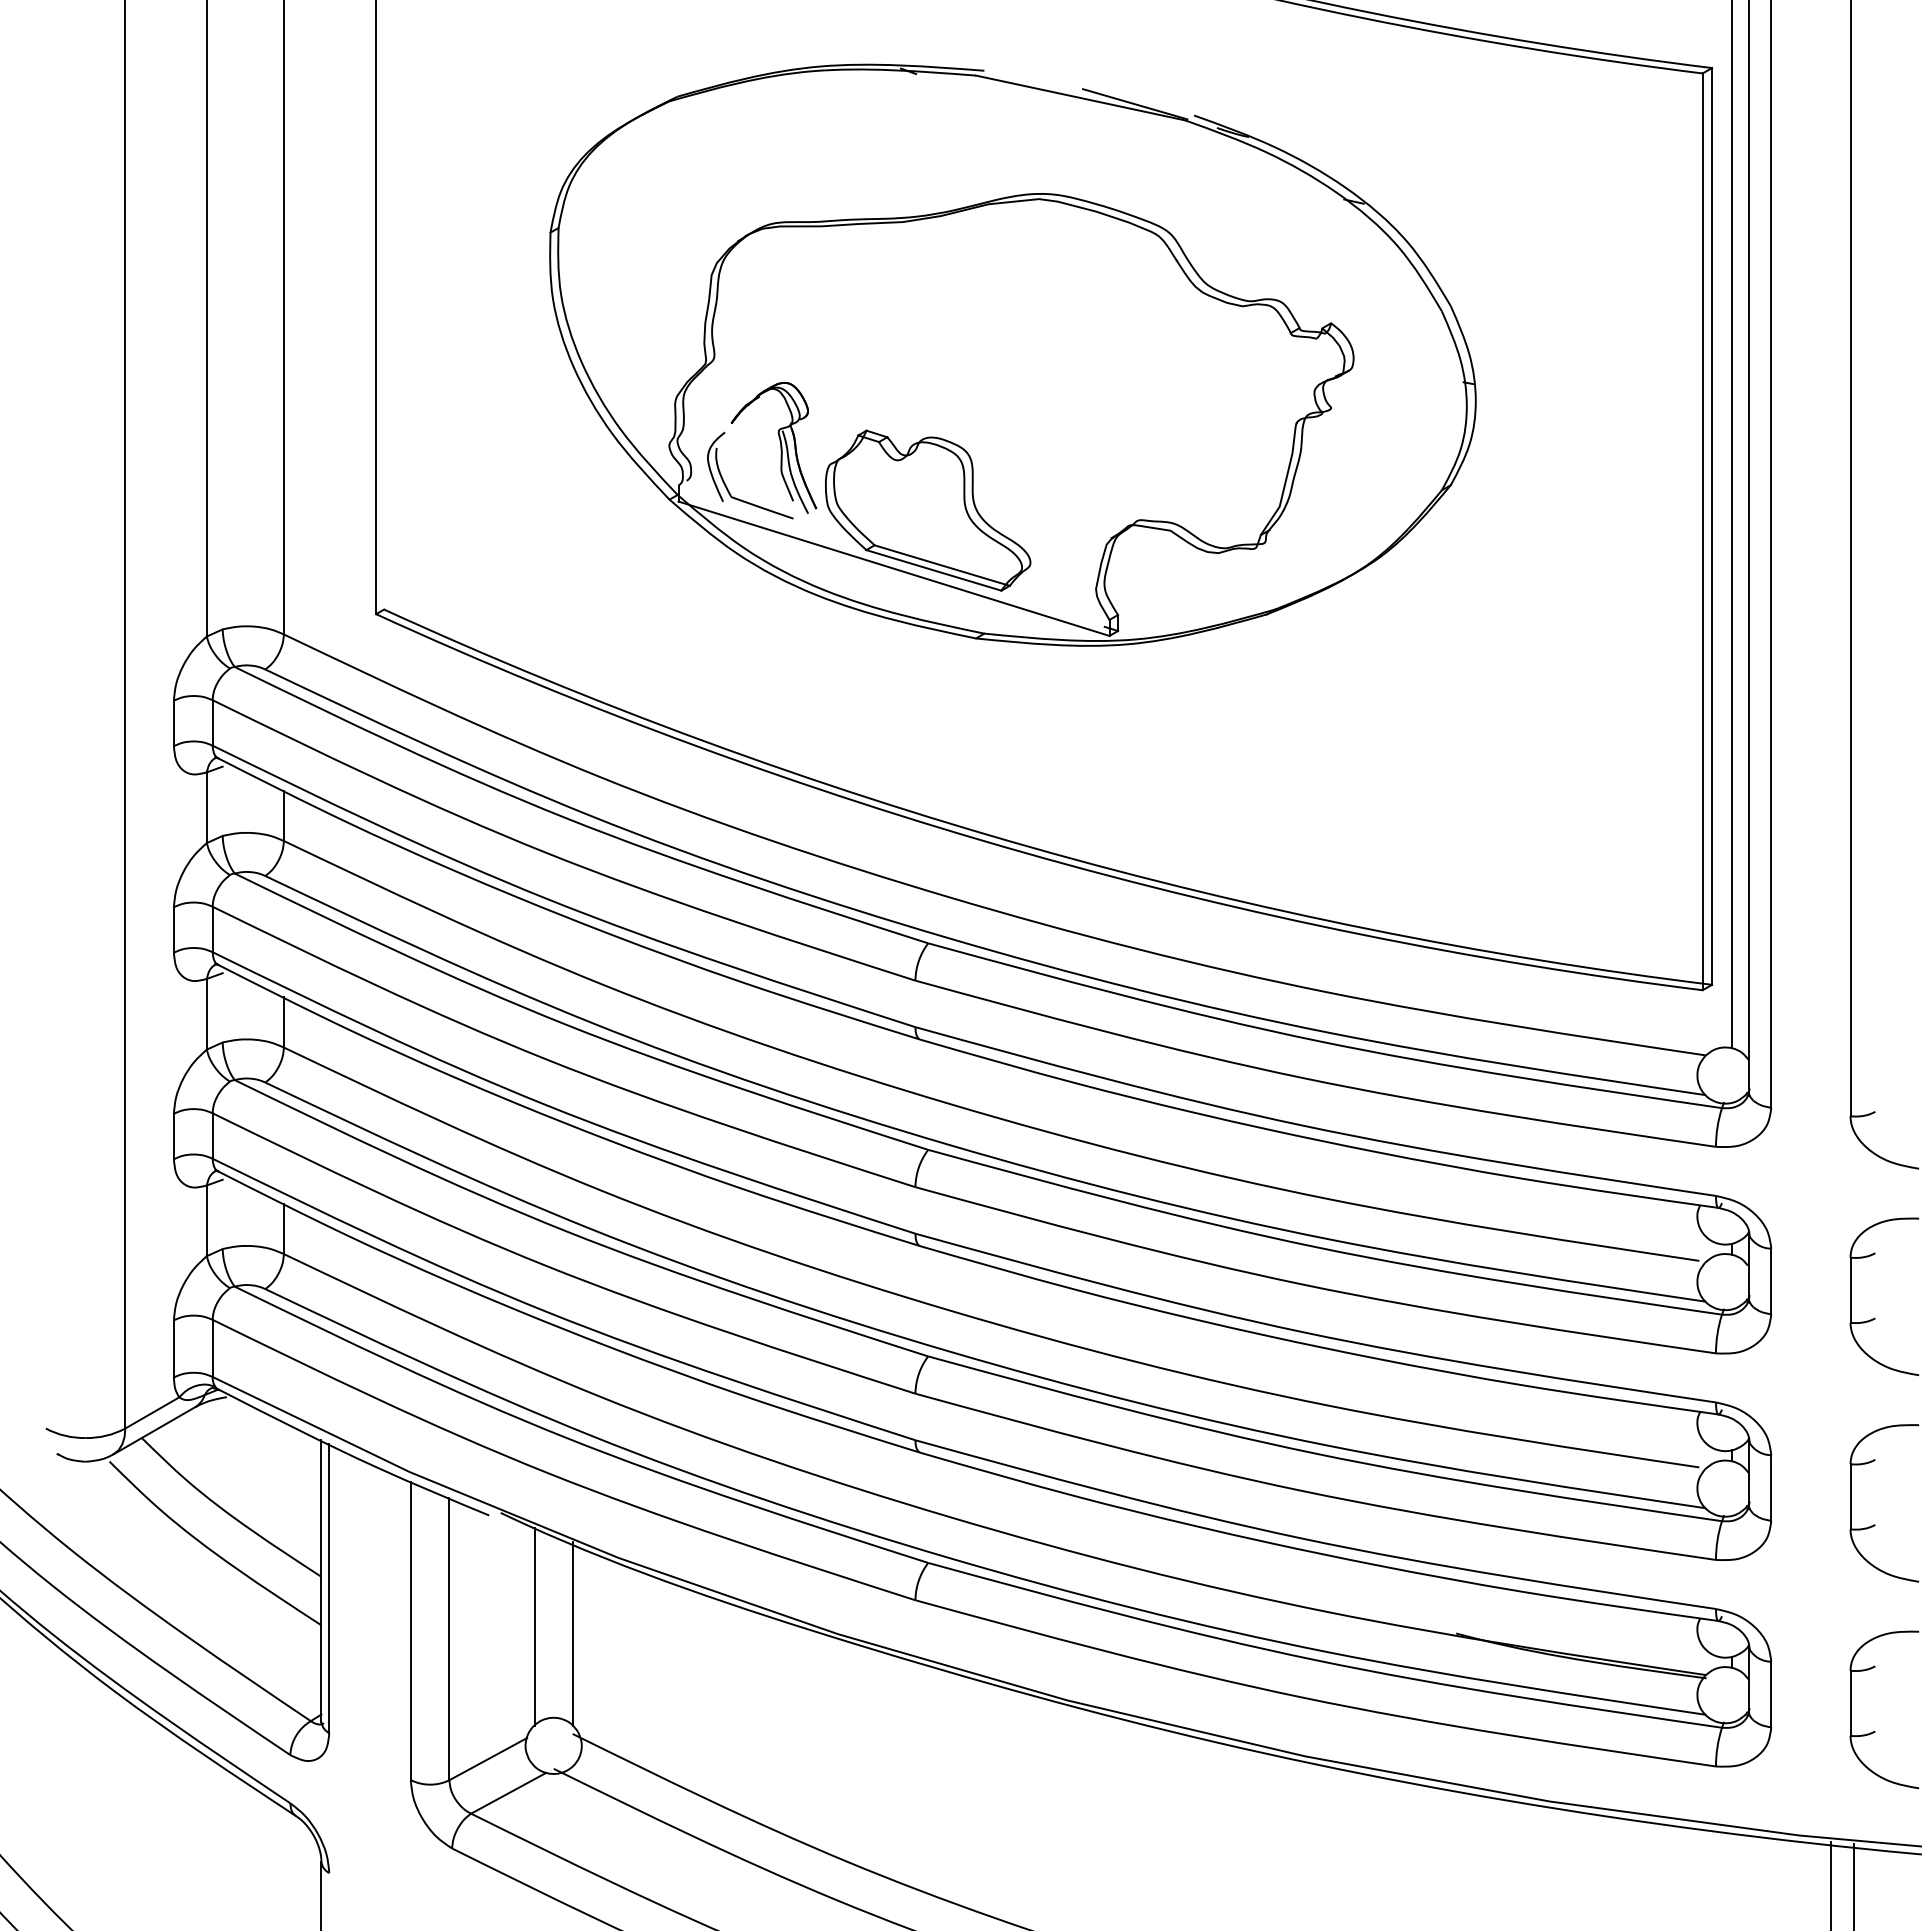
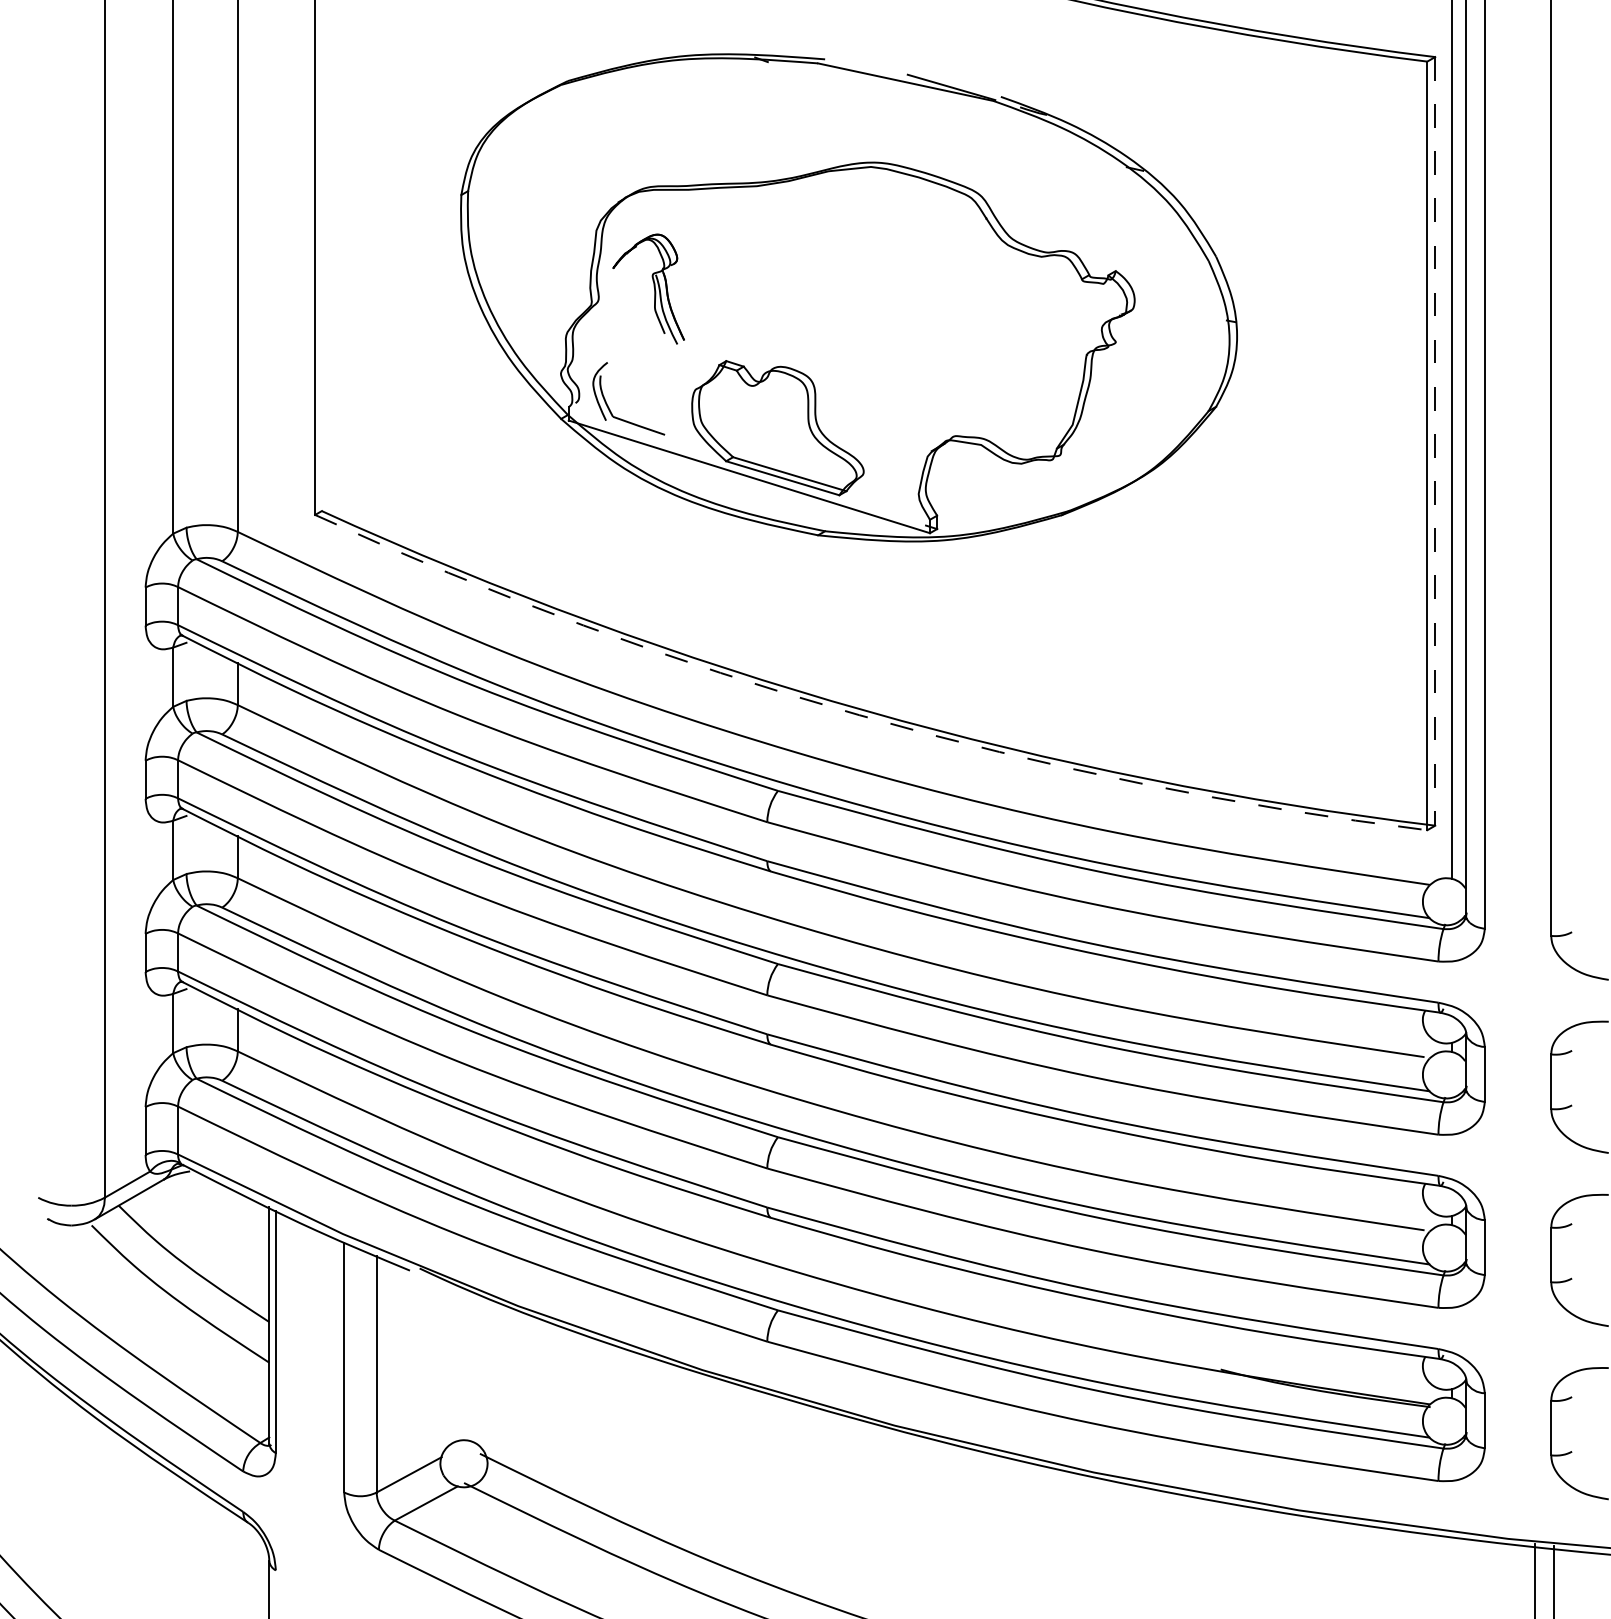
part: (780, 447) -> (654, 288), moved
line: (1712, 526) -> (1435, 441), solid -> dashed
arc: (1025, 852) -> (859, 714), solid -> dashed
line: (534, 1626) -> (447, 1363), removed
line: (572, 1633) -> (479, 1369), removed

